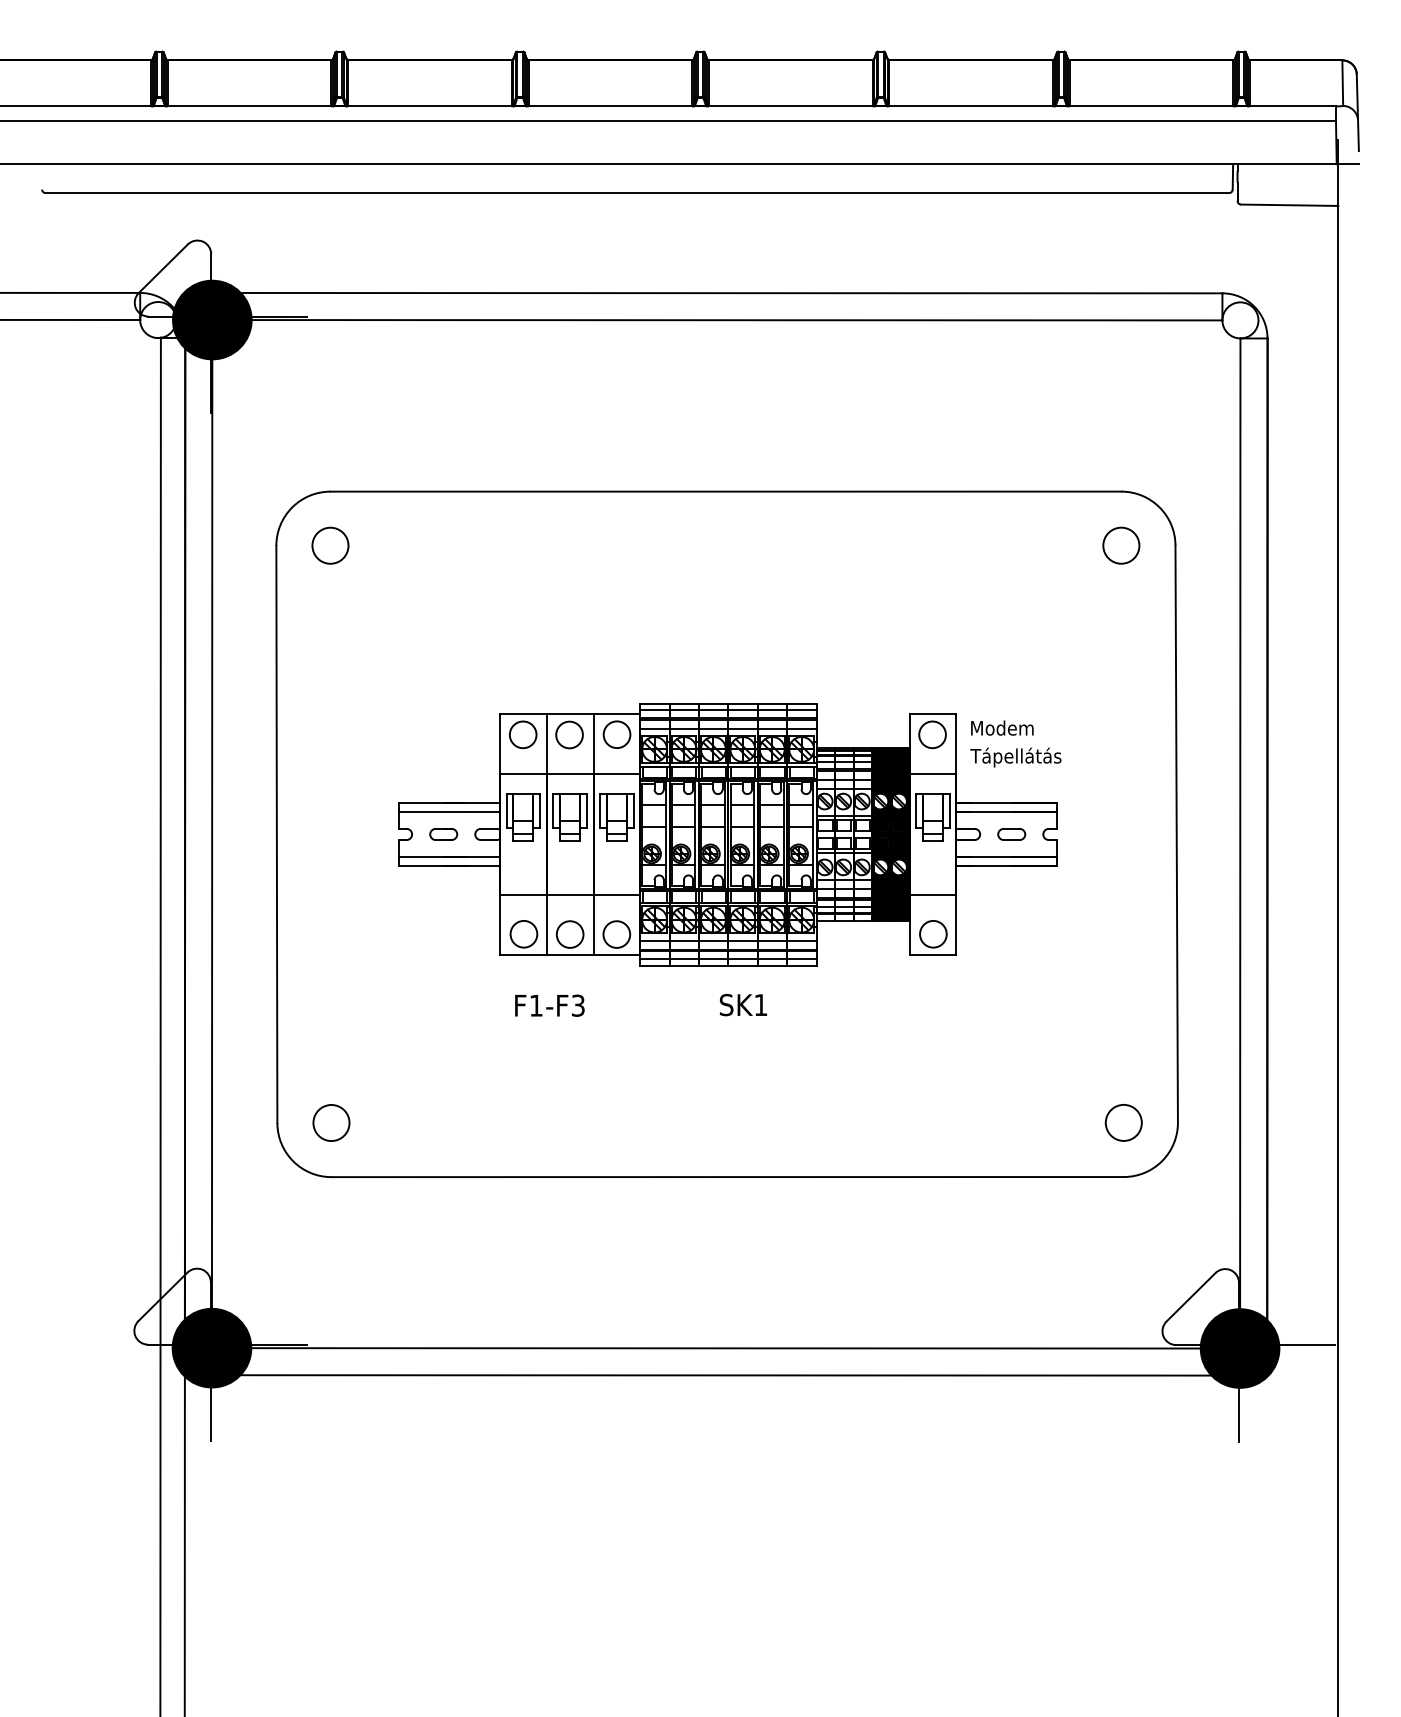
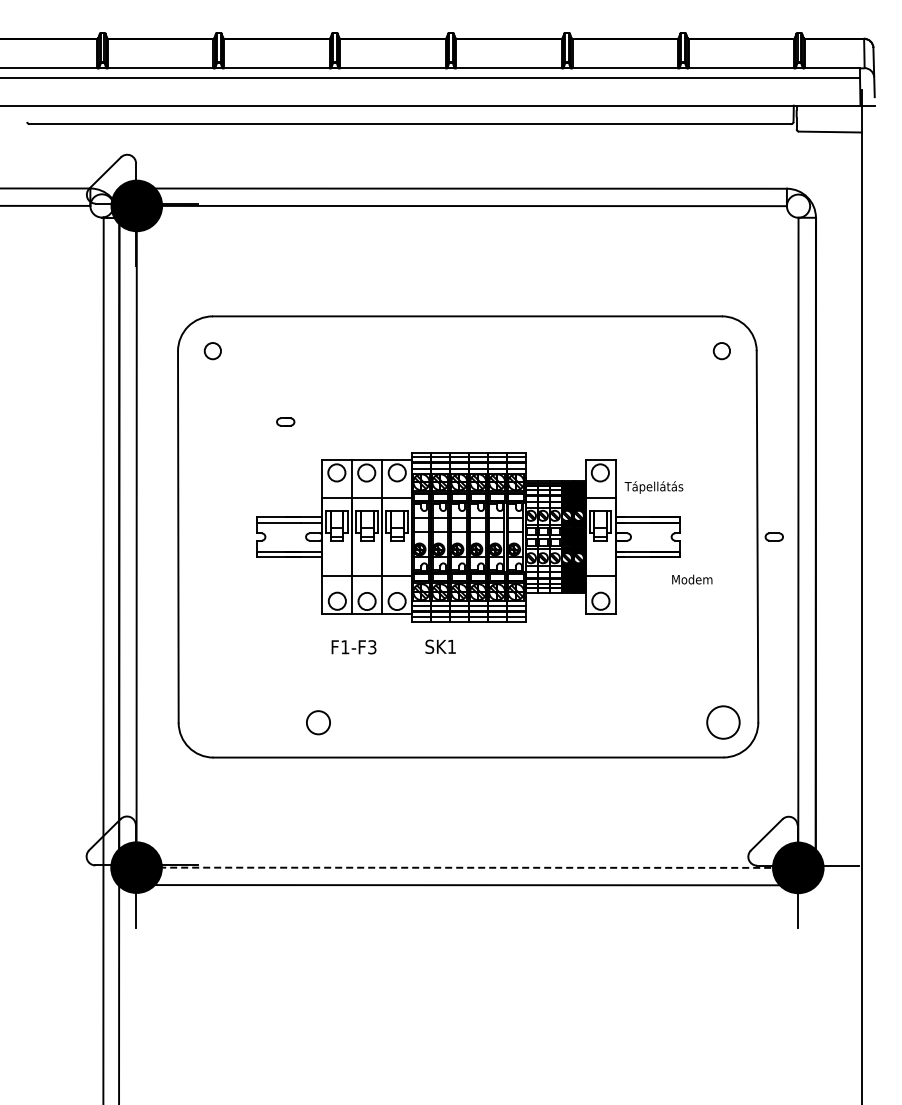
circle: (329, 544) -> (212, 350), size x0.7
circle: (1120, 544) -> (721, 350), size x0.7
text: (1002, 727) -> (692, 579), moved
part: (443, 833) -> (285, 421), moved
part: (1010, 833) -> (773, 536), moved
text: (743, 1004) -> (440, 646), moved
circle: (331, 1122) -> (318, 722), moved
circle: (1123, 1122) -> (723, 722), size x1.4
line: (726, 1347) -> (467, 867), solid -> dashed

